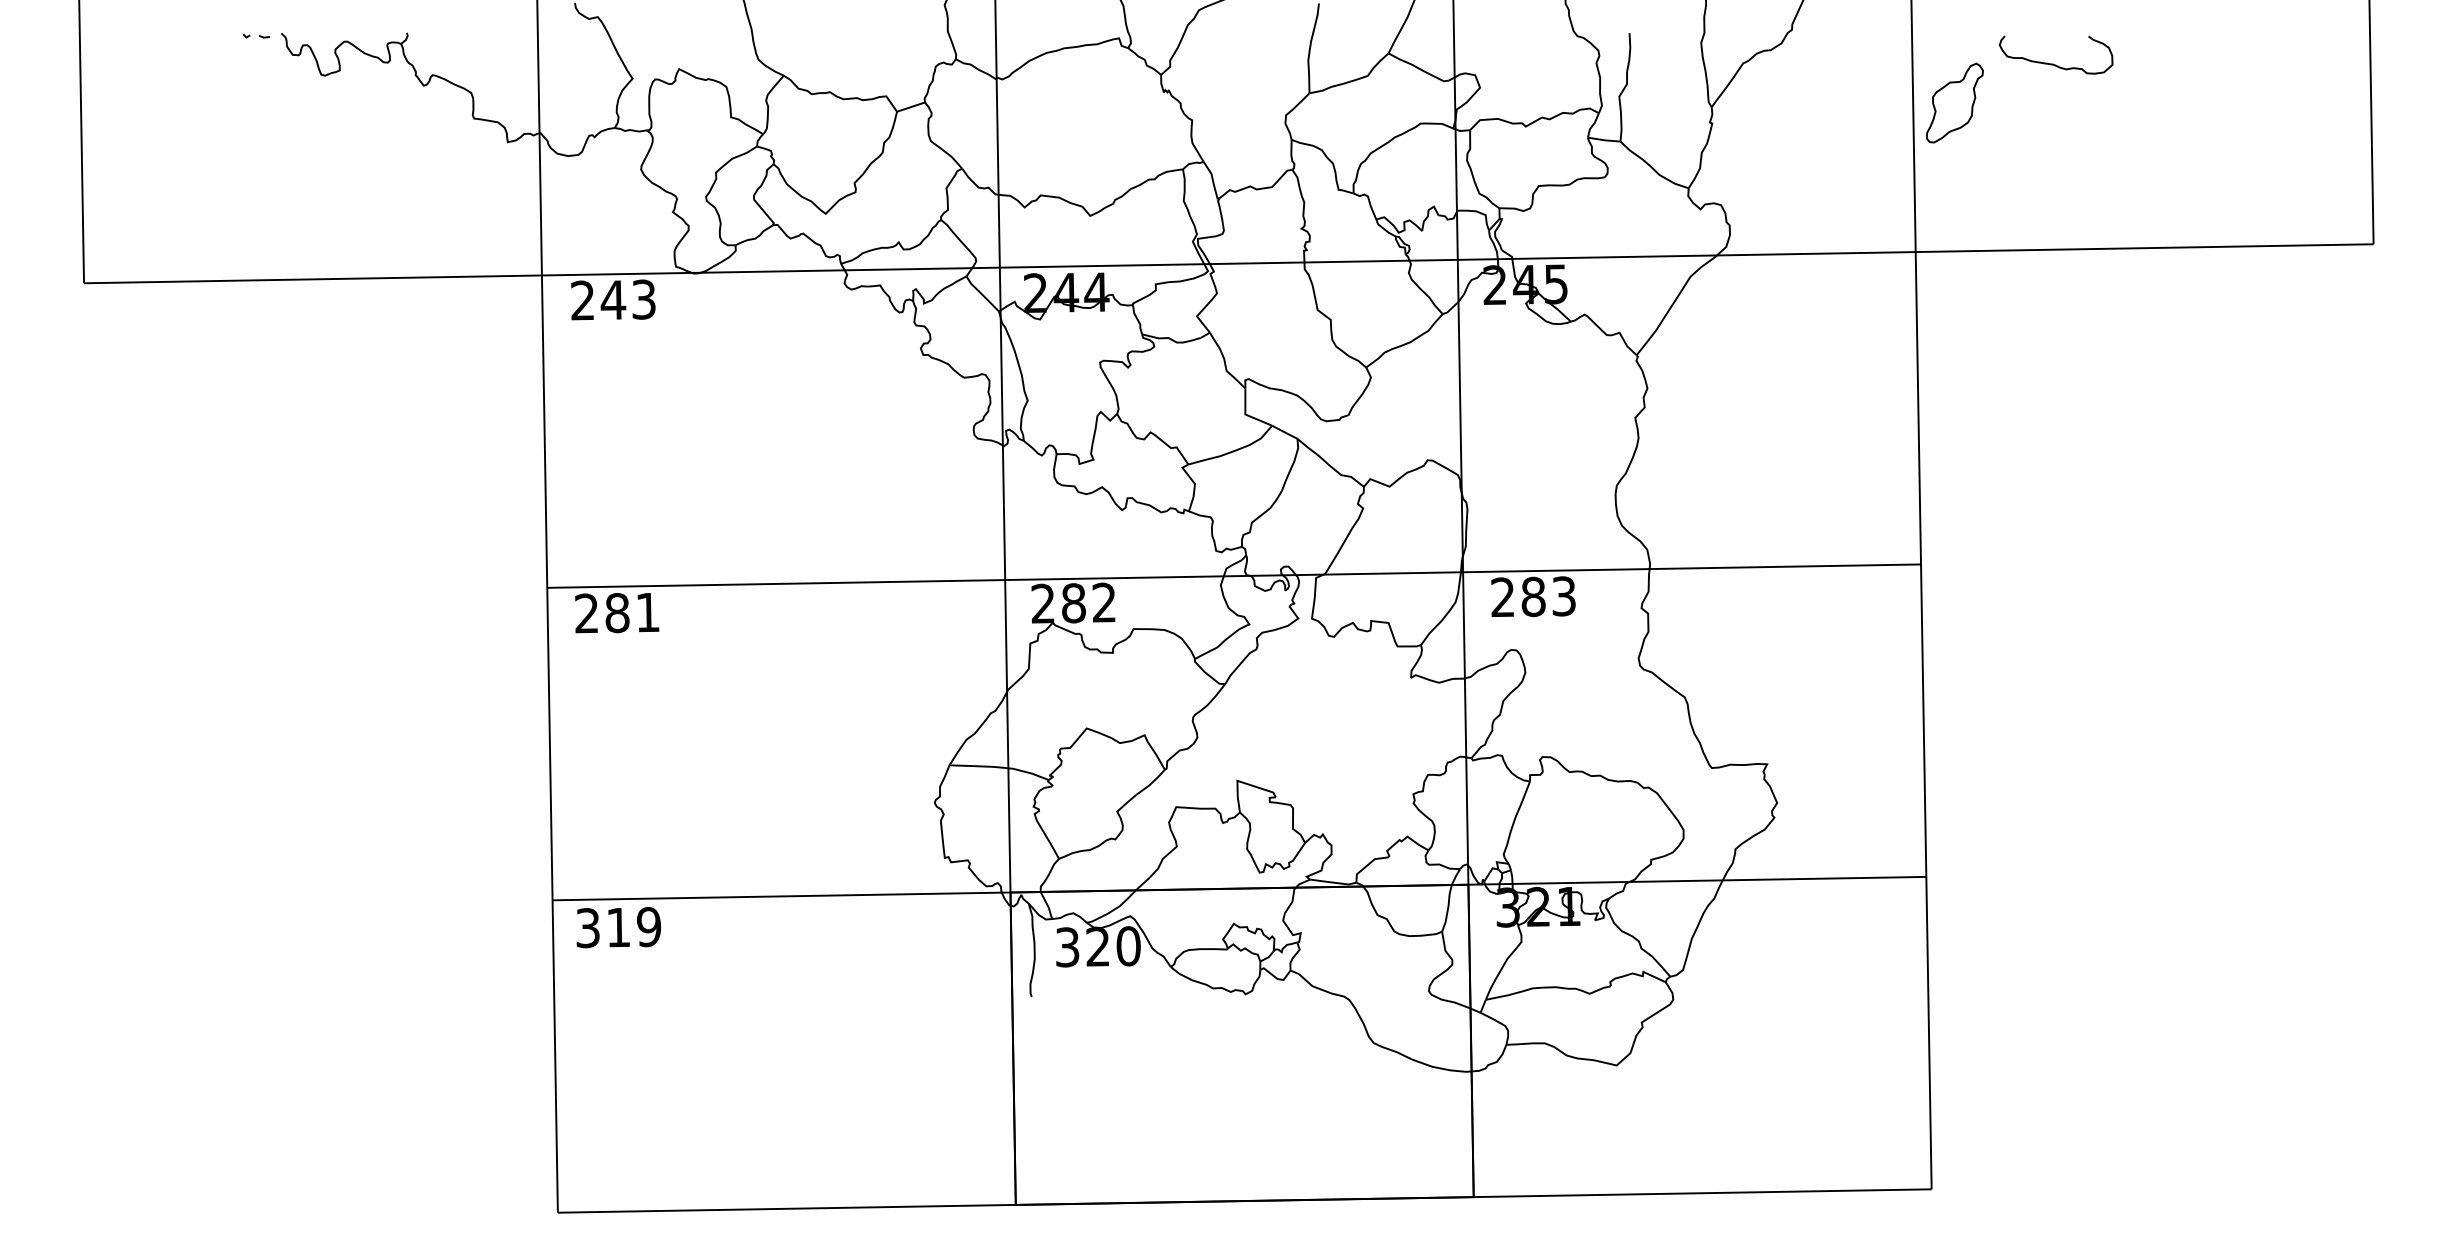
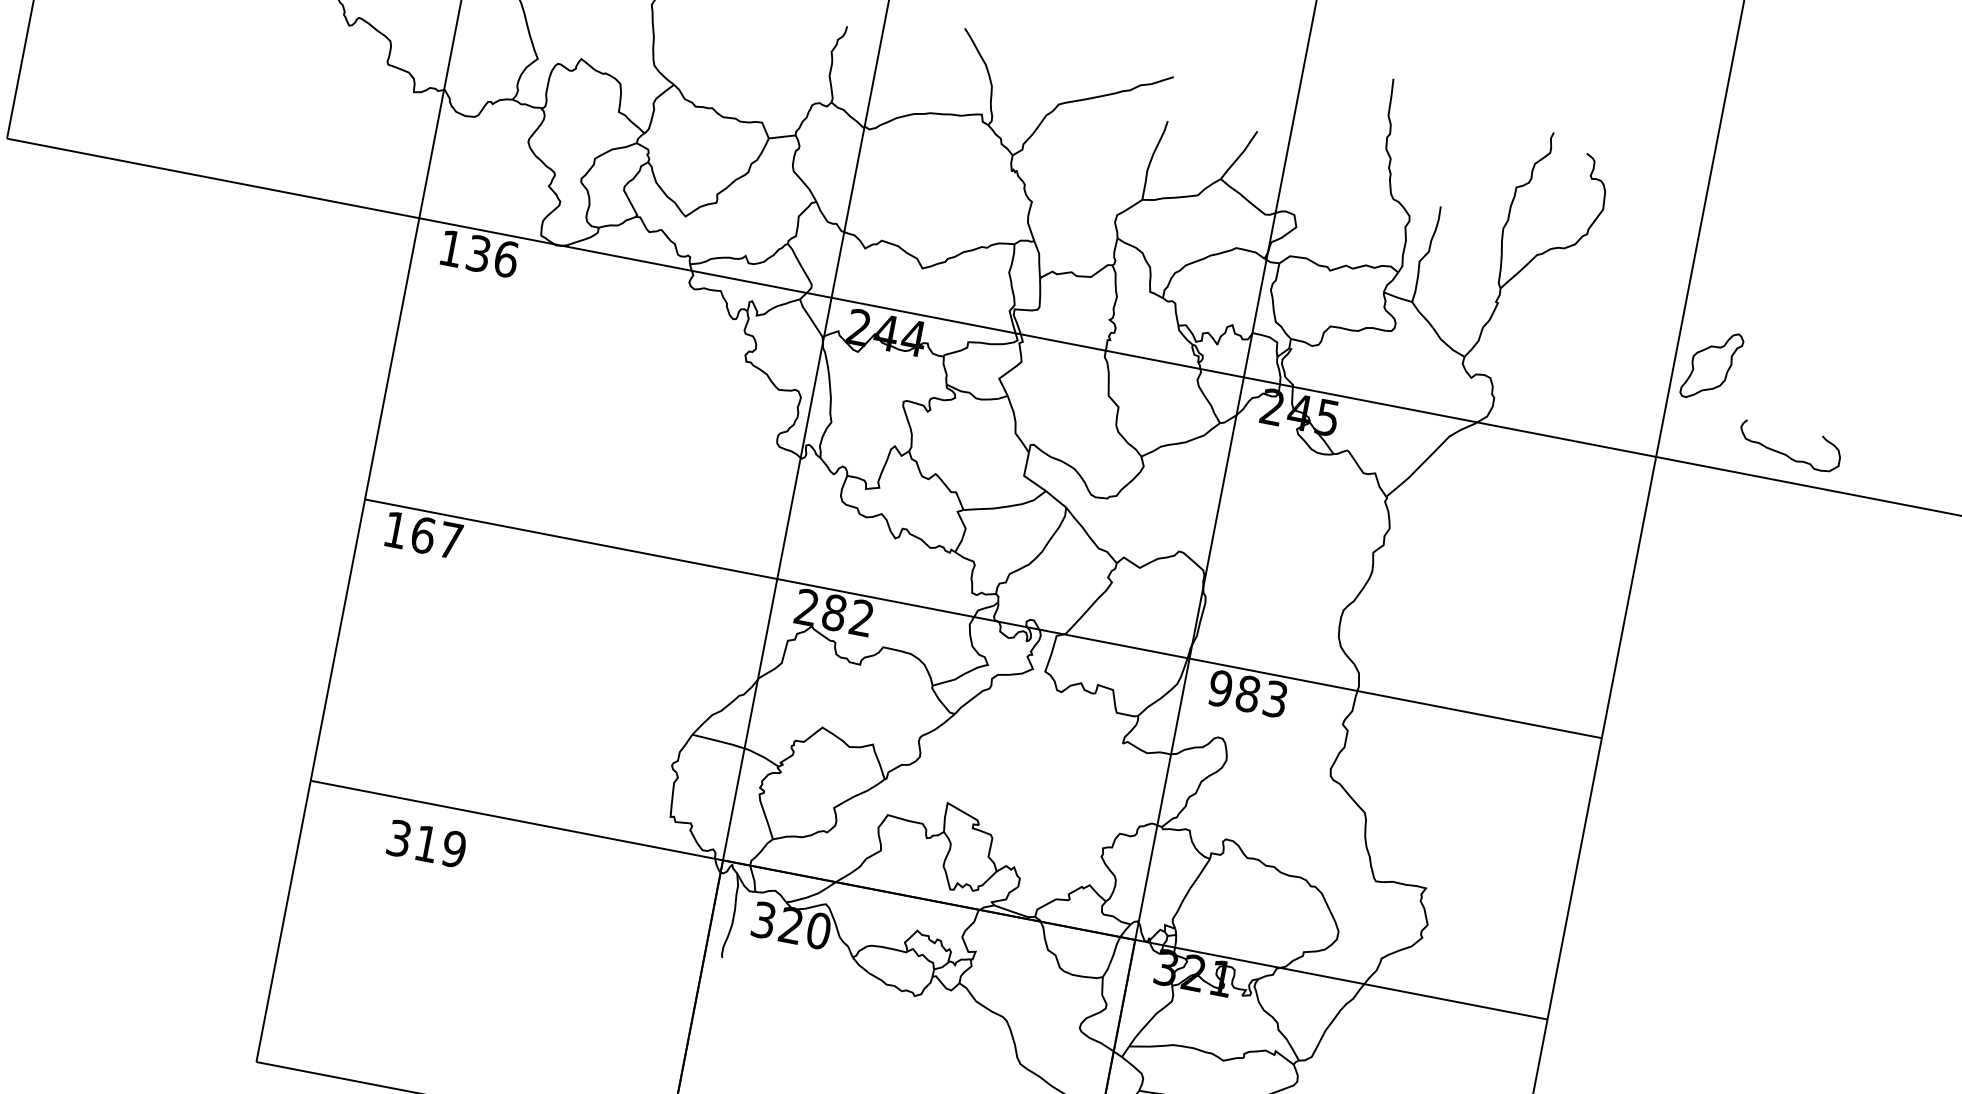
curve: (2053, 63) -> (1785, 453), moved
part: (1954, 102) -> (1711, 365), moved
text: (613, 299) -> (478, 253), 243 -> 136
text: (1502, 597) -> (1220, 688), 283 -> 983
text: (617, 612) -> (423, 534), 281 -> 167
text: (618, 927) -> (426, 843), moved

